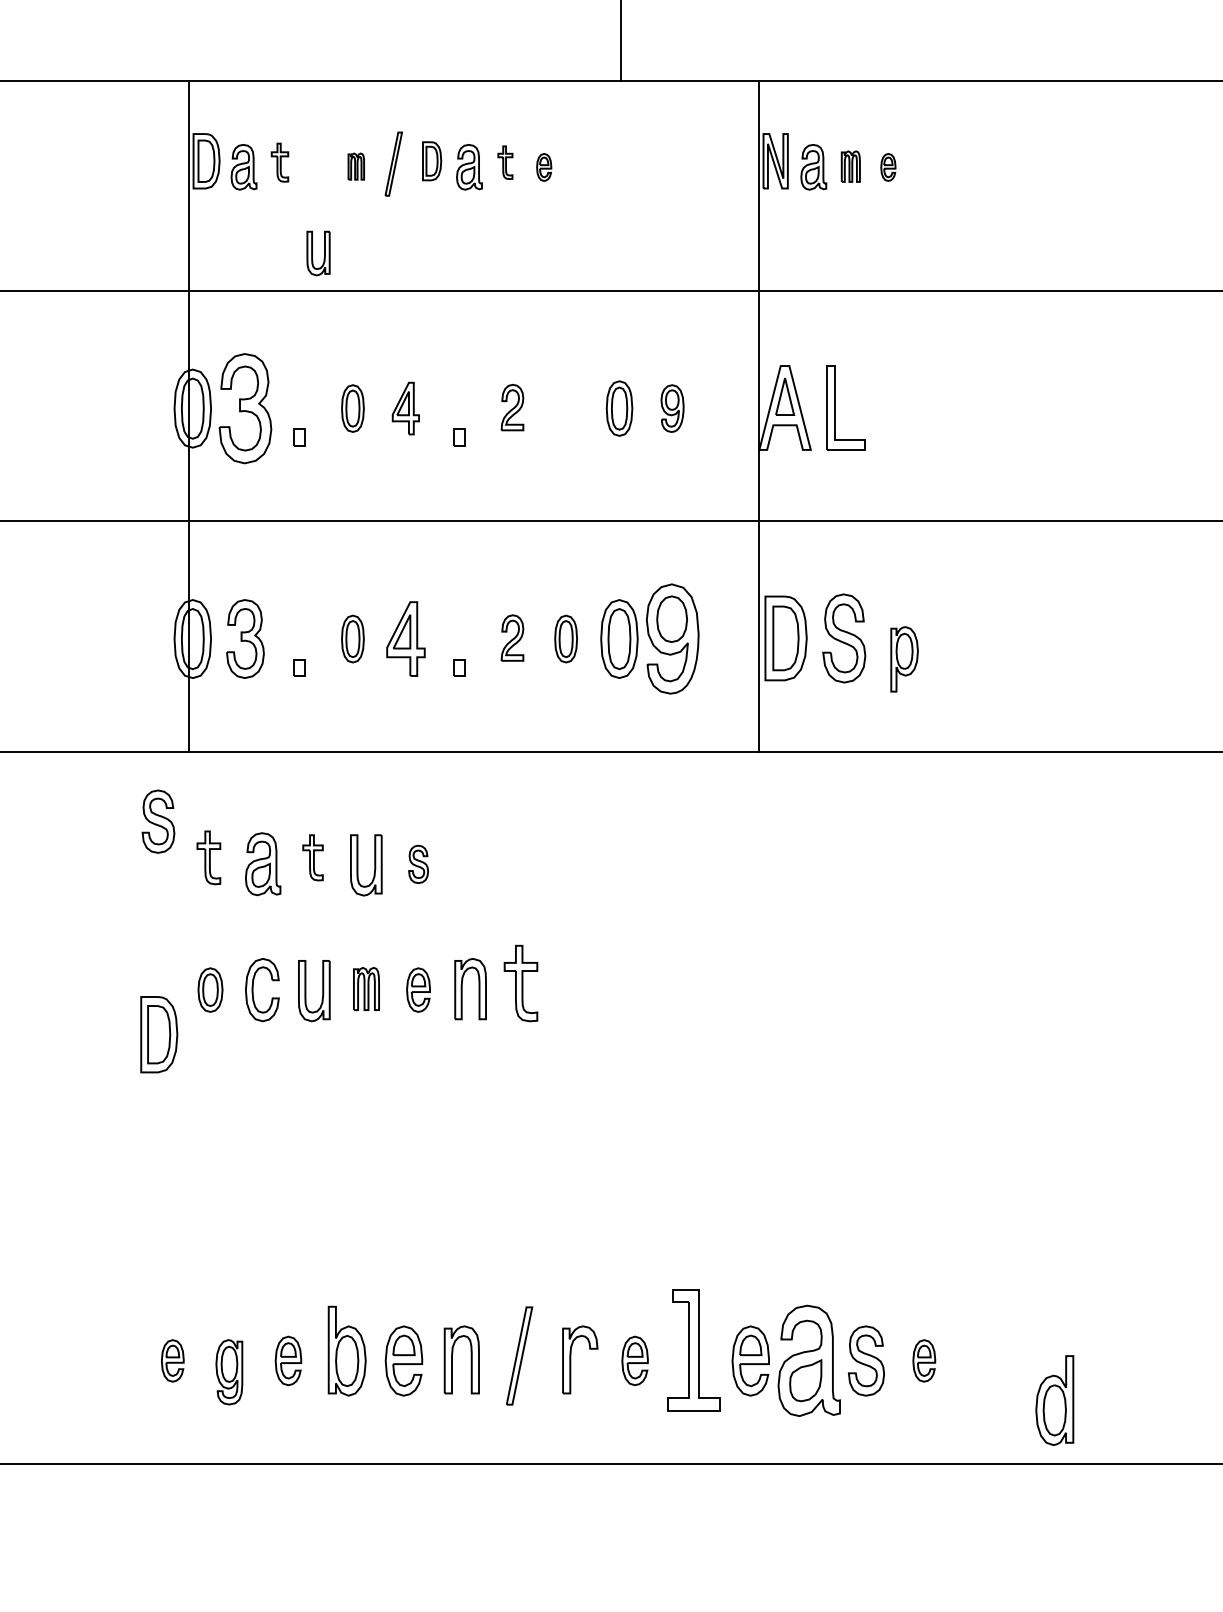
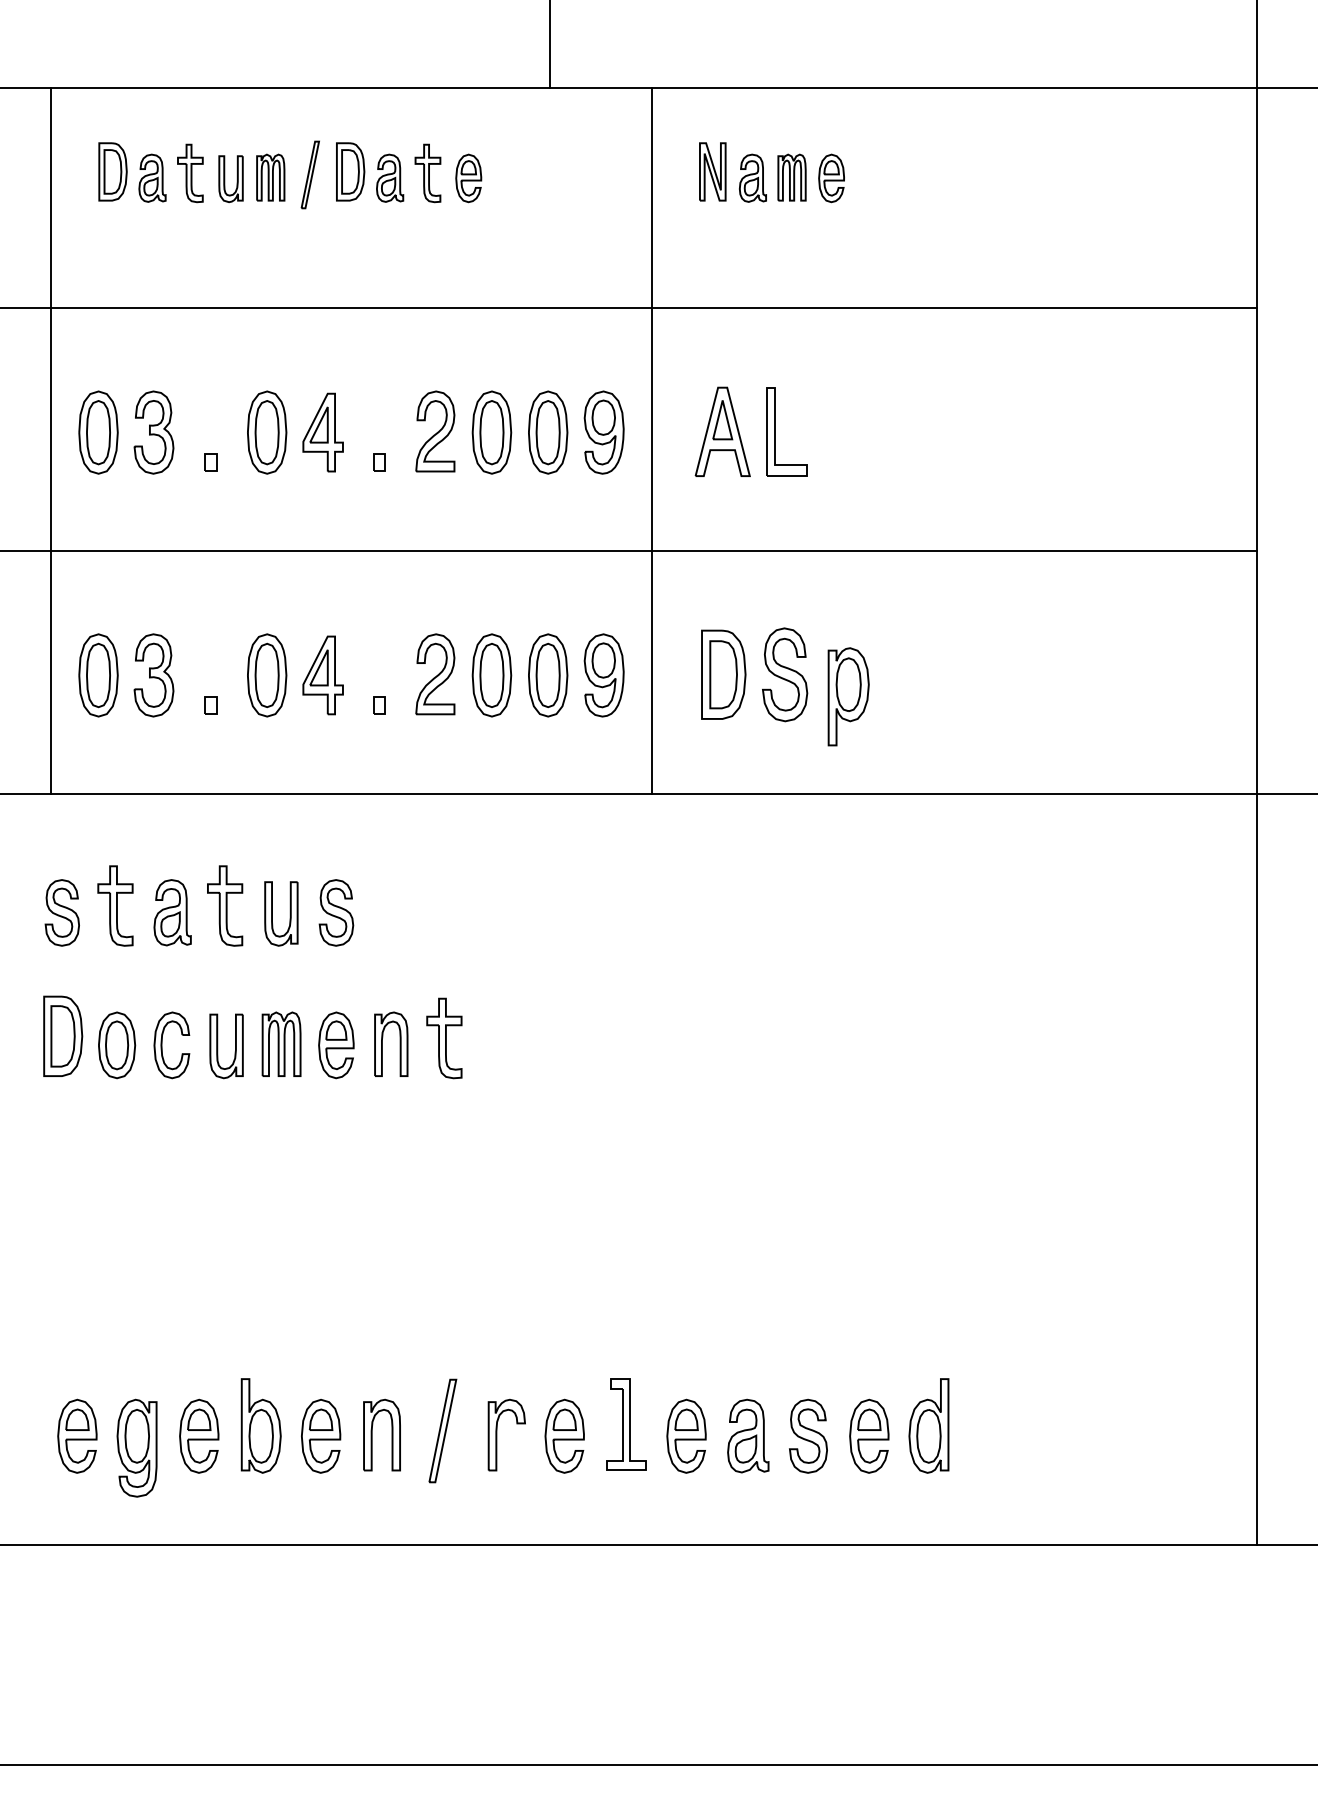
part: (431, 160) -> (350, 171), size x1.43
part: (280, 162) -> (190, 173), size x1.43
part: (504, 162) -> (427, 173), size x1.67
part: (355, 166) -> (270, 177), size x1.67
part: (850, 166) -> (791, 177), size x1.43
part: (543, 167) -> (468, 178), size x1.67
part: (888, 167) -> (831, 178), size x1.67
part: (318, 252) -> (230, 178), moved
part: (512, 407) -> (435, 431), size x1.67
part: (244, 408) -> (153, 432), size x0.71
part: (353, 408) -> (267, 432), size x1.67
part: (405, 408) -> (322, 432), size x1.43
part: (565, 408) -> (491, 432), added
part: (619, 408) -> (548, 432), size x1.43
part: (671, 408) -> (603, 432), size x1.67
line: (188, 416) -> (51, 440), moved
line: (759, 416) -> (651, 440), moved
part: (512, 638) -> (435, 674), size x1.67
part: (353, 639) -> (267, 675), size x1.67
part: (565, 639) -> (491, 675), size x1.67
part: (671, 639) -> (603, 675), size x0.71
part: (904, 659) -> (848, 696), size x1.43
part: (157, 821) -> (61, 912), moved
part: (208, 857) -> (115, 905), size x1.43
part: (313, 857) -> (225, 905), size x1.67
part: (418, 863) -> (336, 912), size x1.67
part: (366, 988) -> (281, 1043), size x1.43
part: (210, 990) -> (117, 1045), size x1.43
part: (418, 990) -> (336, 1045), size x1.43
part: (159, 1033) -> (63, 1035), moved
part: (693, 1349) -> (626, 1424), size x0.71
part: (172, 1360) -> (77, 1435), size x1.67
part: (288, 1360) -> (199, 1435), size x1.43
part: (634, 1360) -> (564, 1435), size x1.43
part: (809, 1360) -> (748, 1435), size x0.62
part: (924, 1360) -> (869, 1435), size x1.67
part: (228, 1371) -> (136, 1447), size x1.43
part: (1054, 1400) -> (928, 1425), moved

